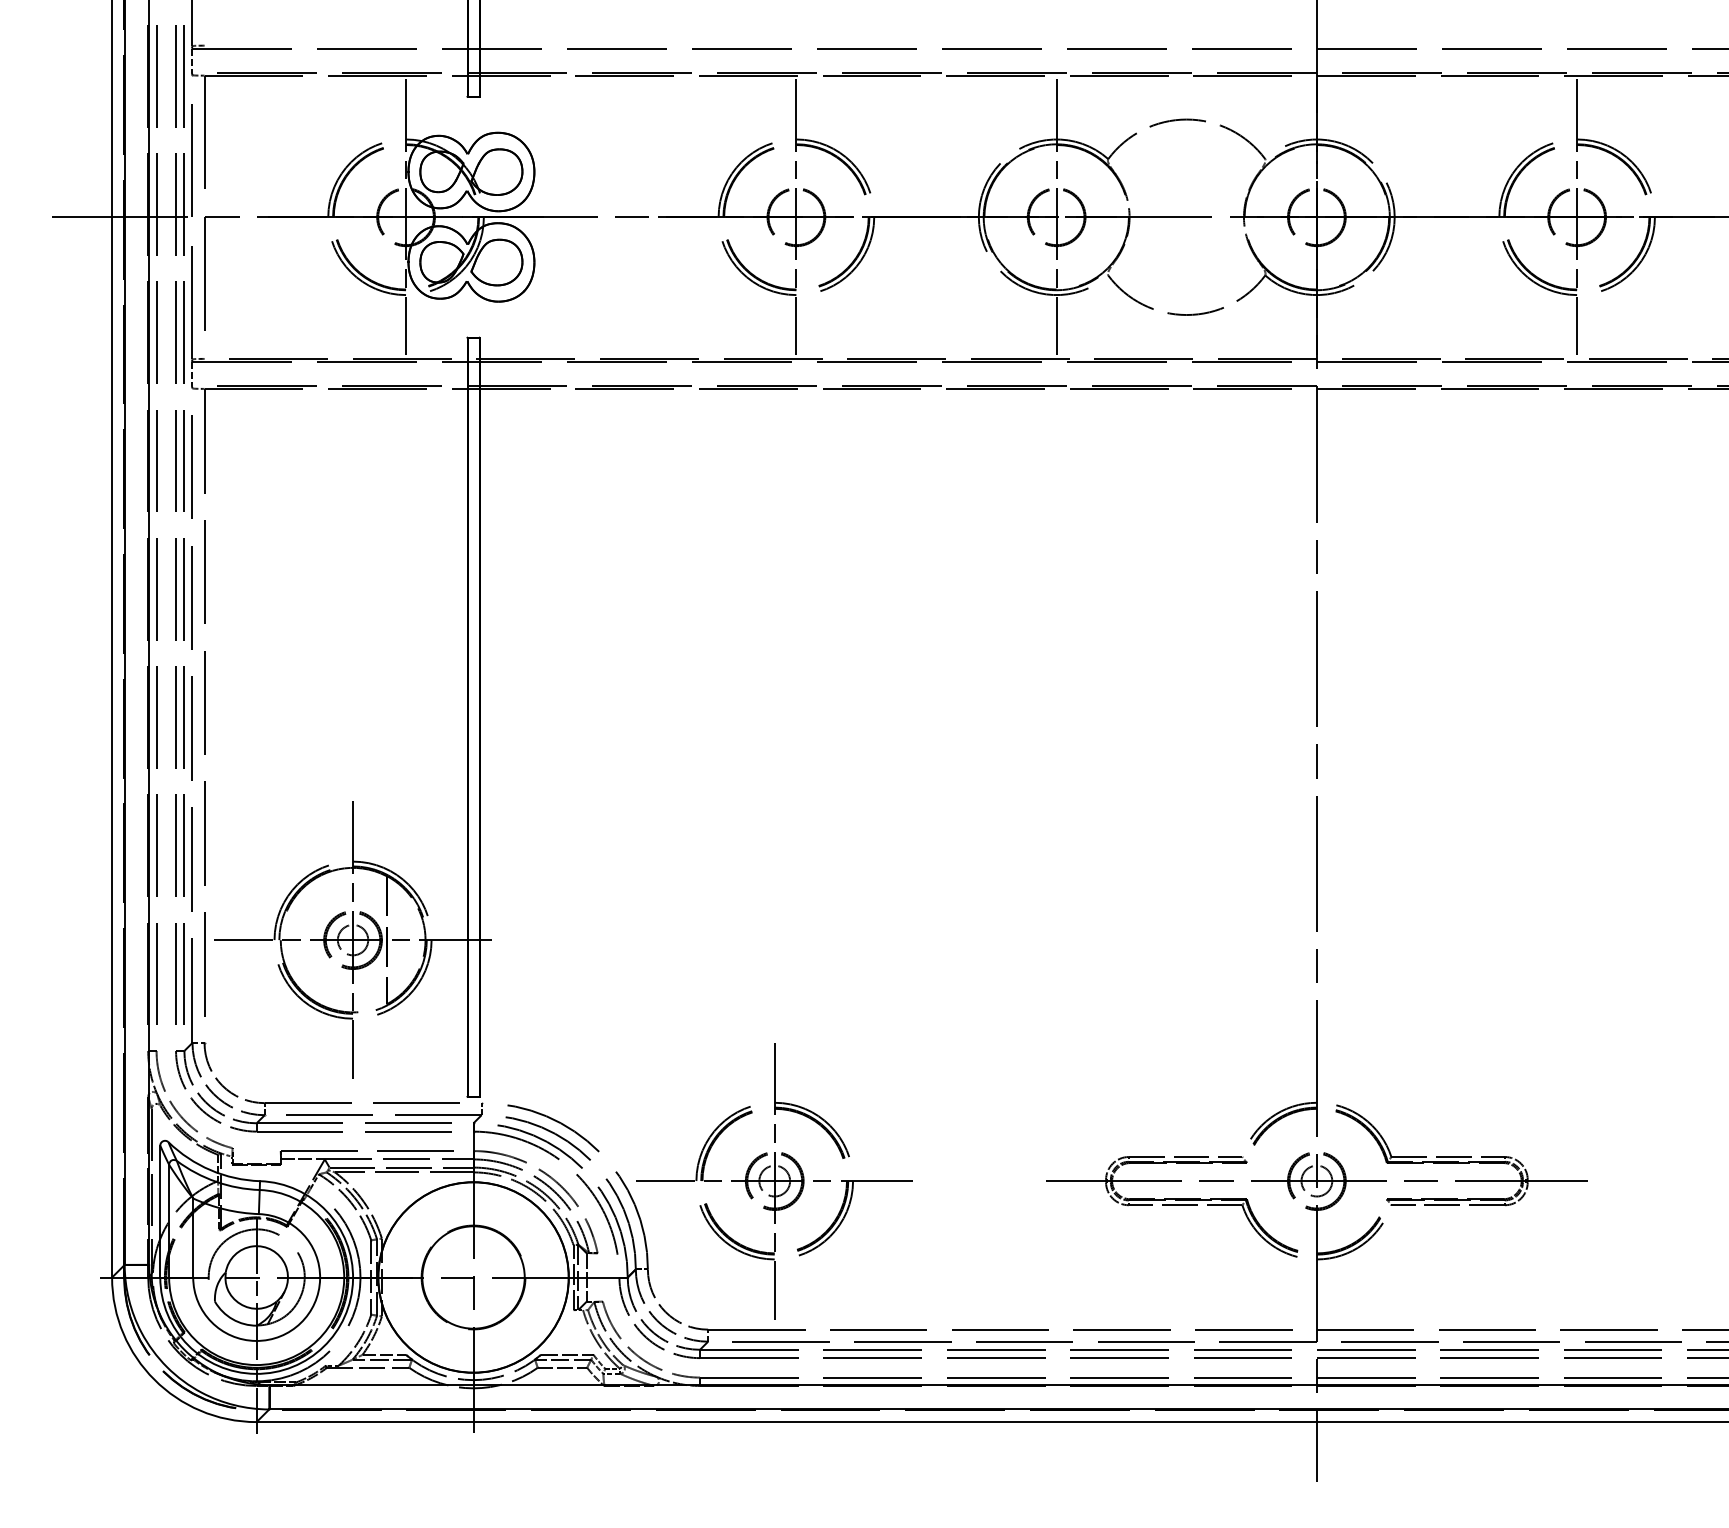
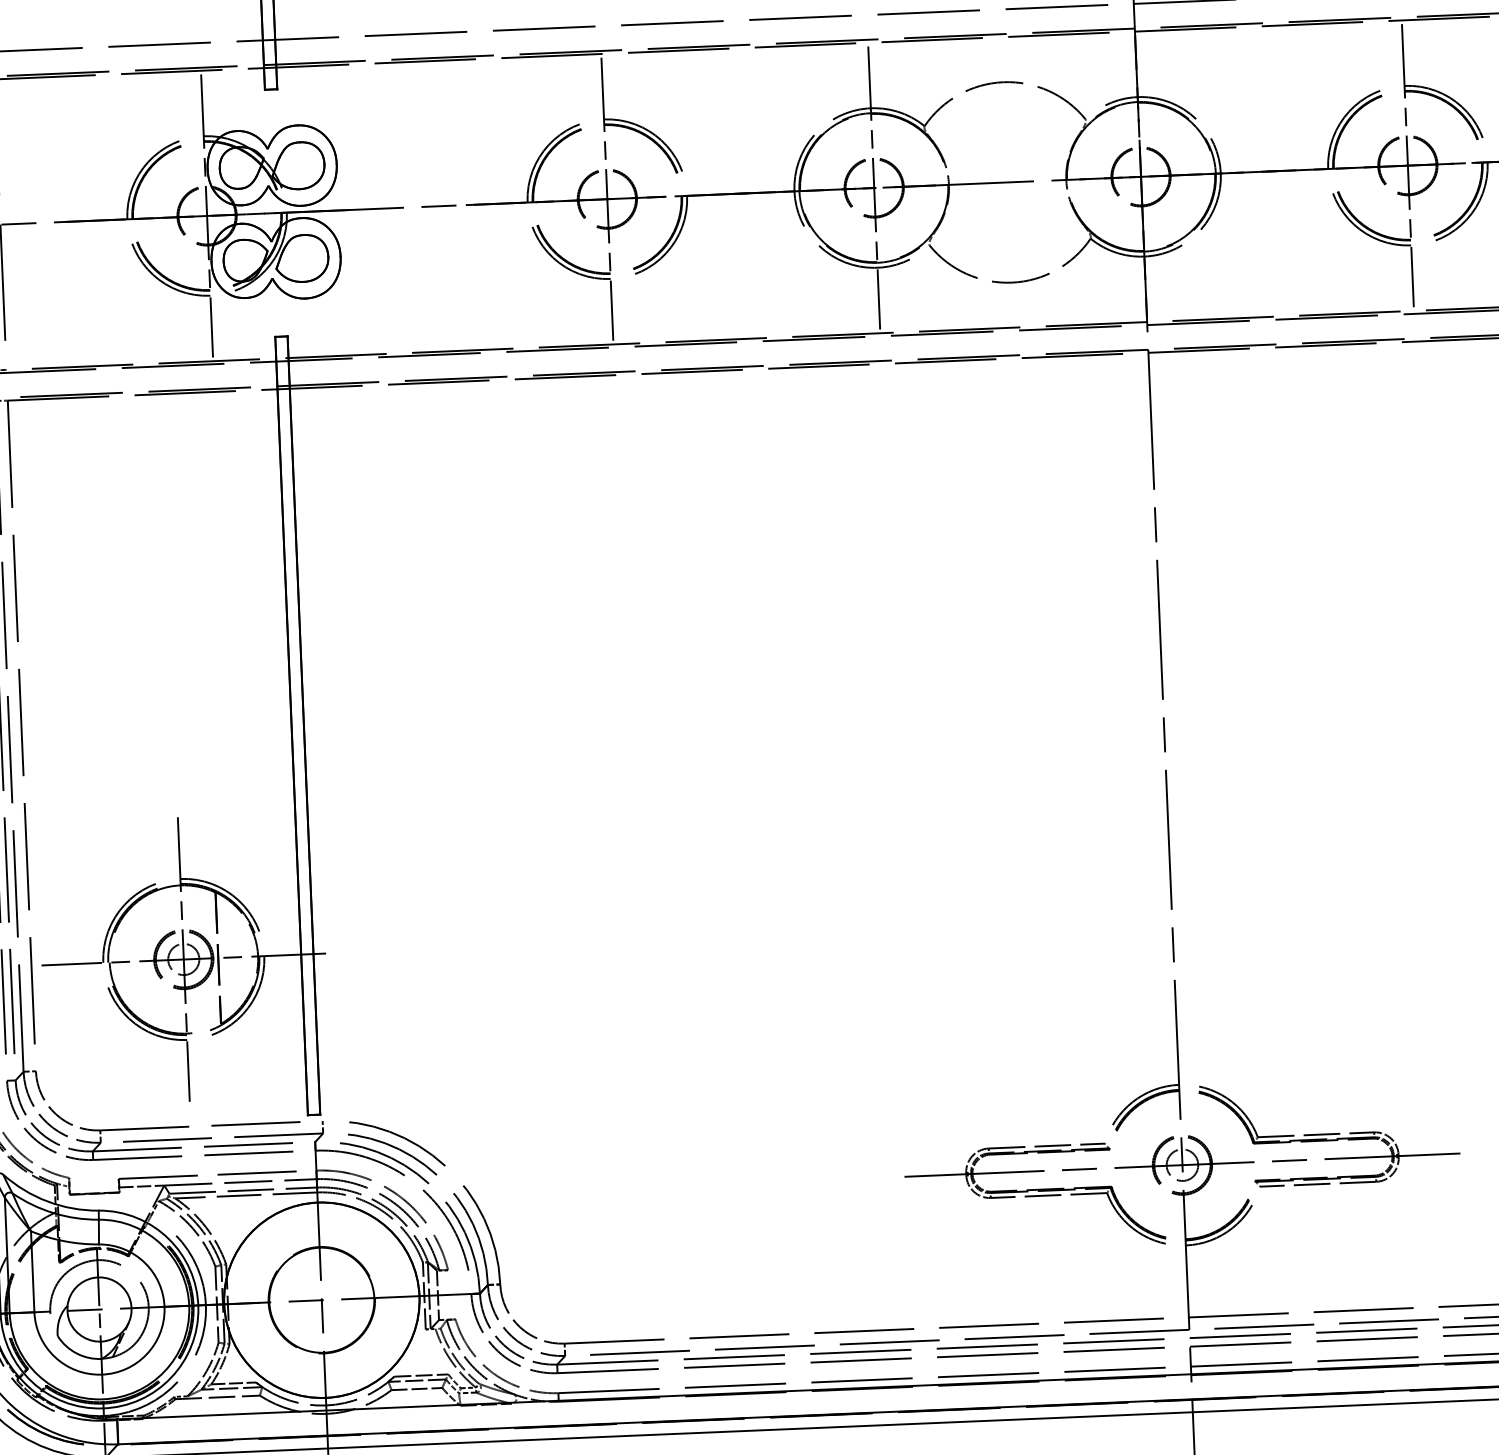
part: (774, 1181) -> (626, 1188), removed

